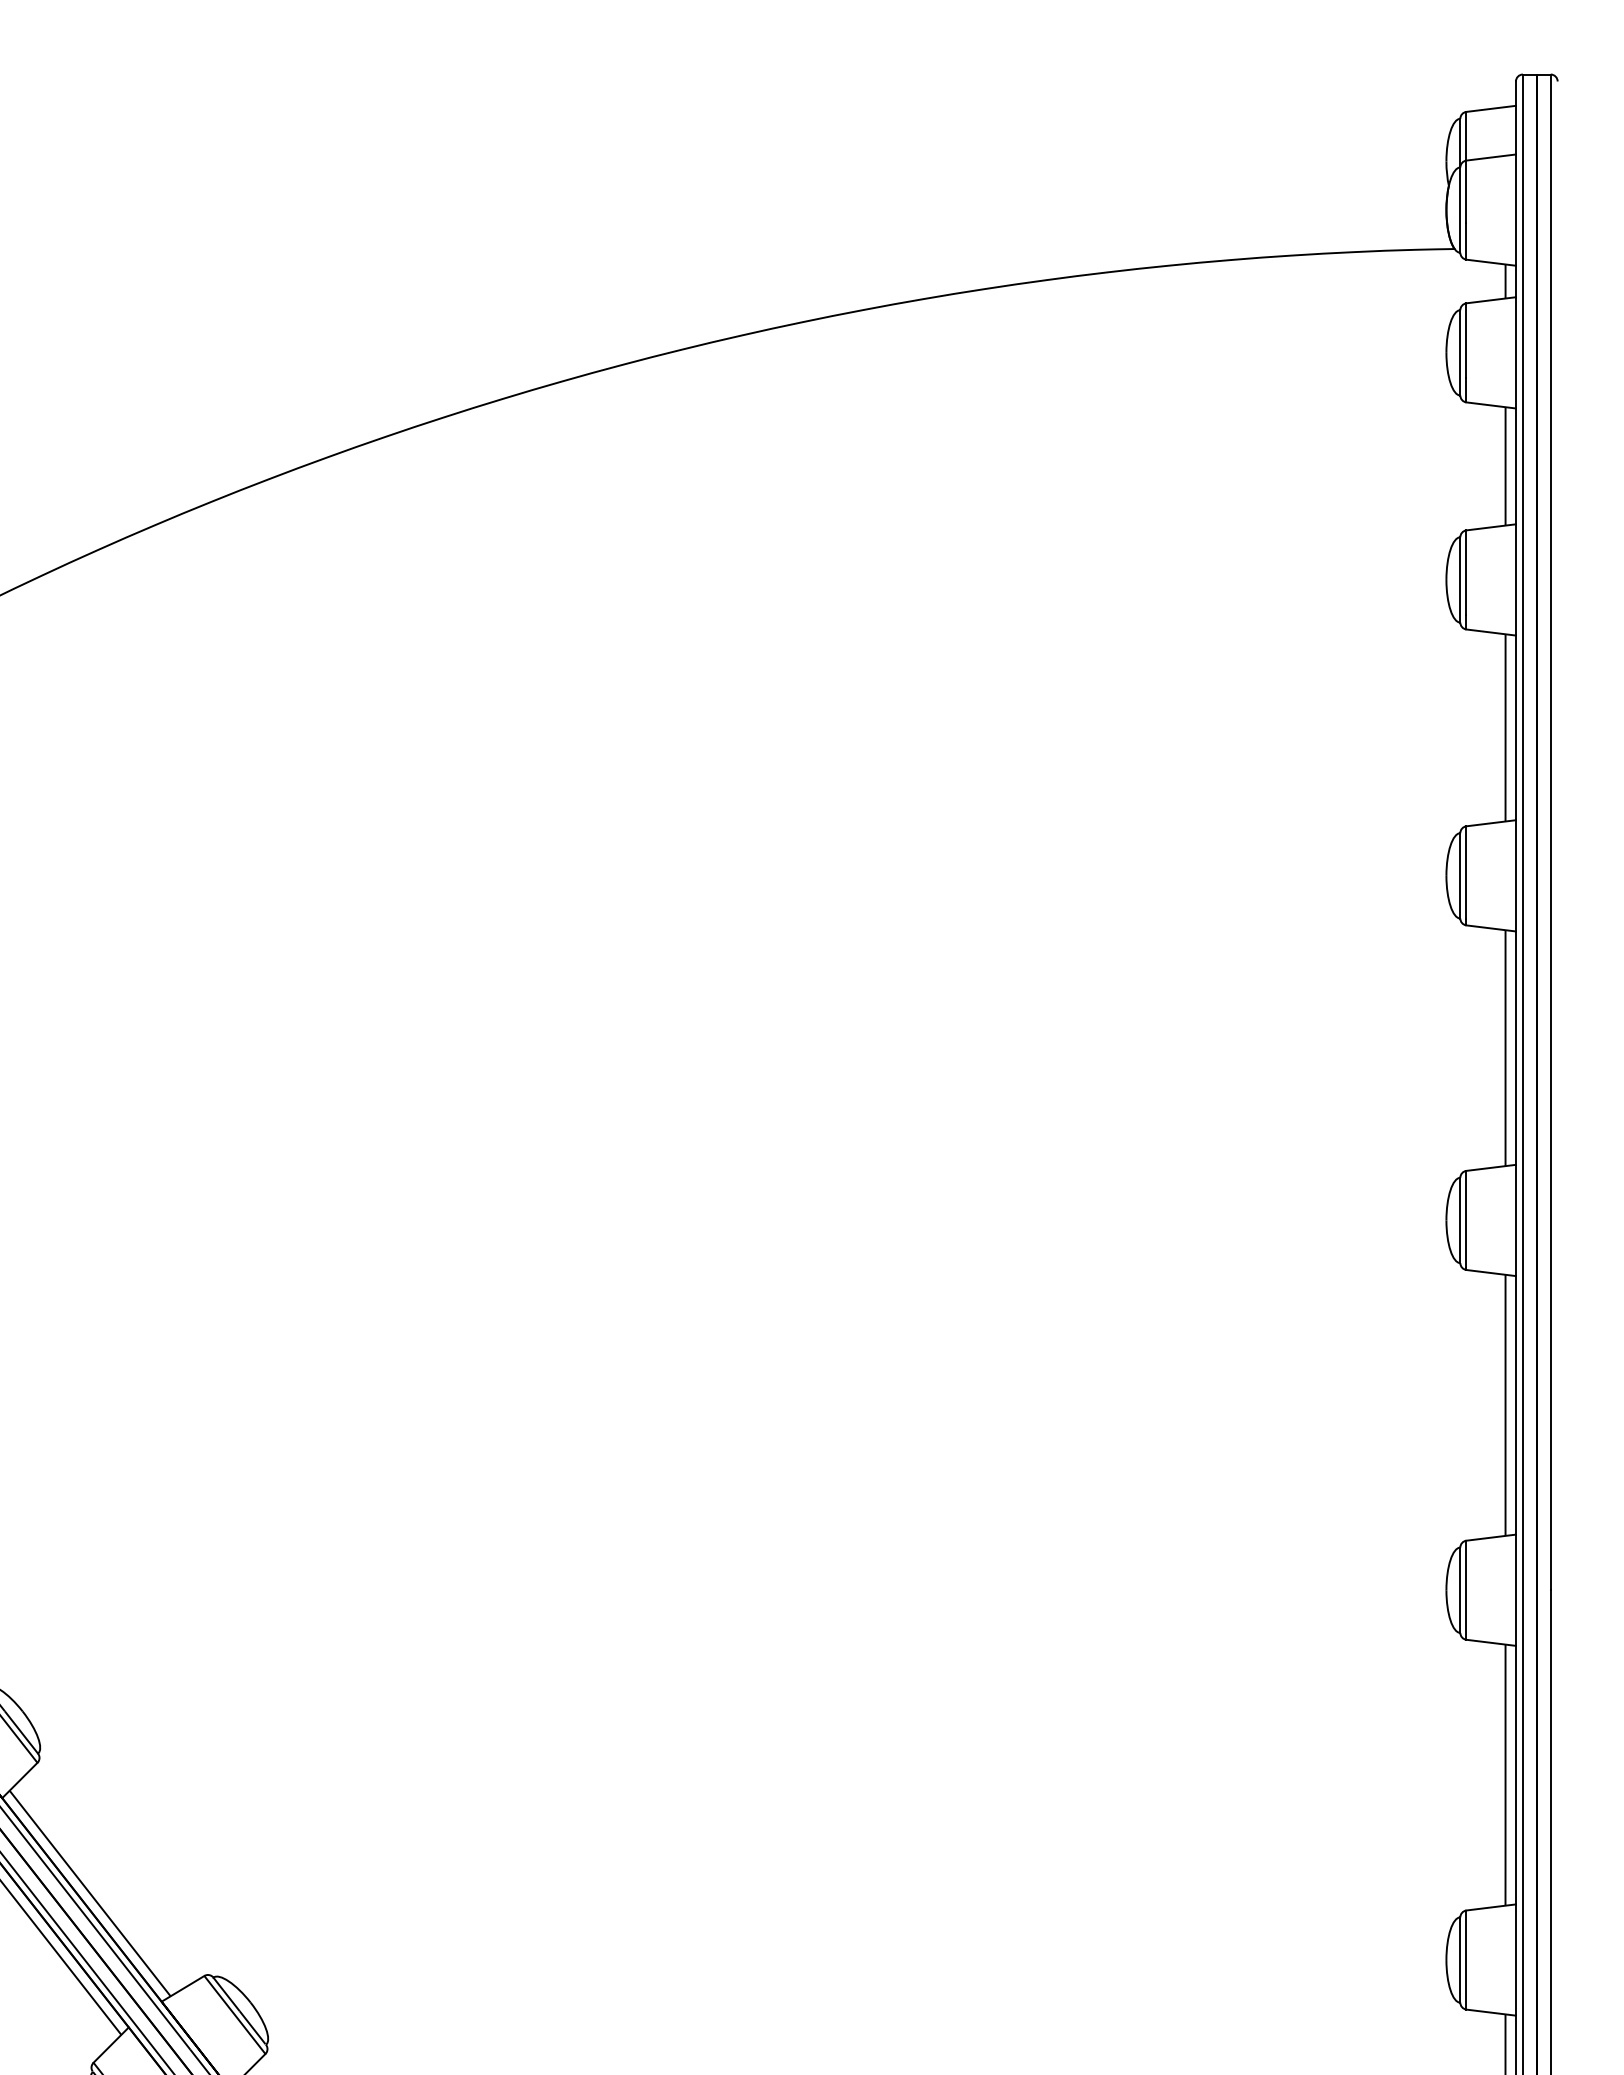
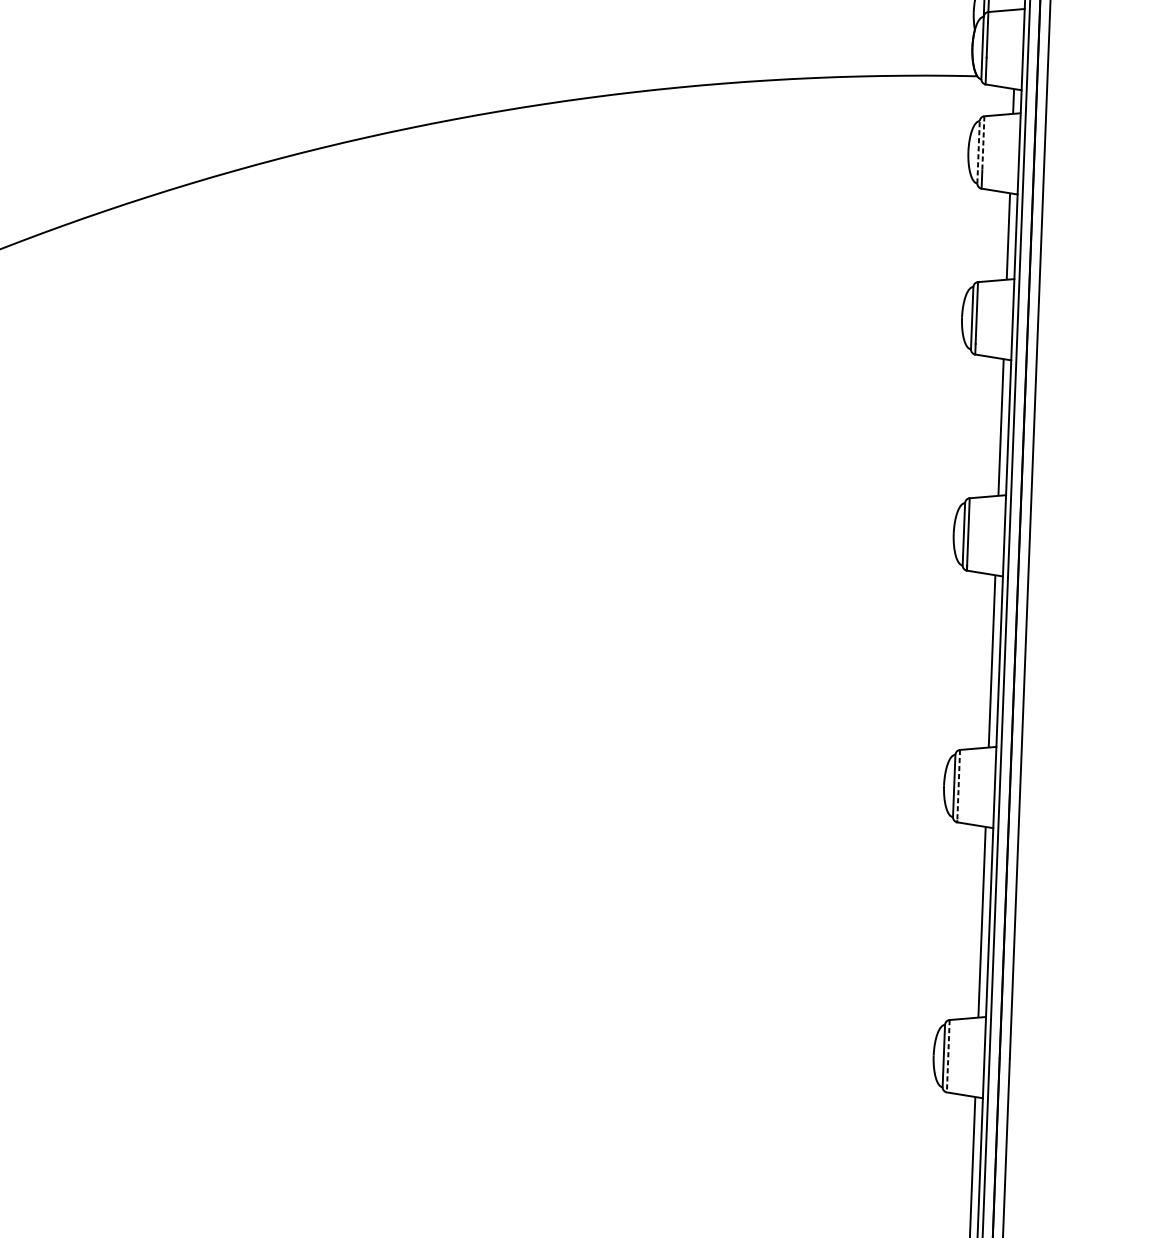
line: (1466, 340) -> (983, 143), solid -> dashed
line: (1460, 352) -> (978, 152), solid -> dashed
line: (1466, 1219) -> (958, 785), solid -> dashed
line: (1466, 1590) -> (948, 1056), solid -> dashed

